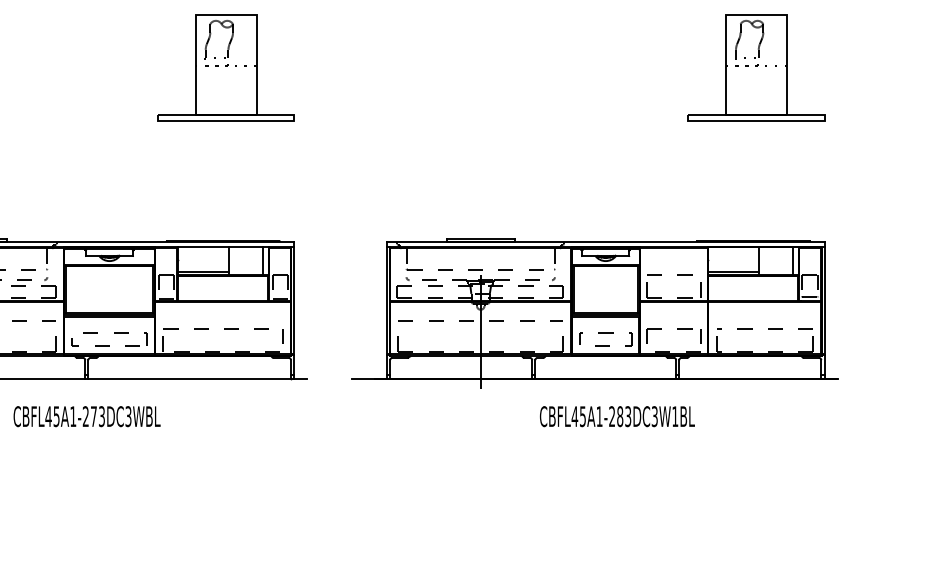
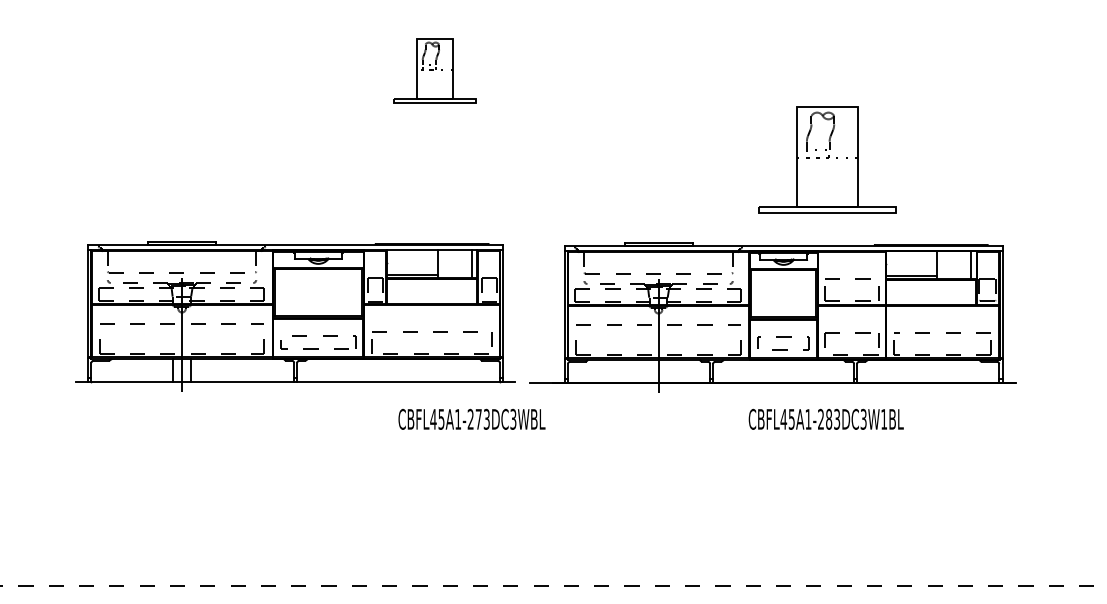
part: (225, 67) -> (434, 70), size x0.6
part: (756, 67) -> (827, 159), moved
part: (594, 313) -> (772, 317), moved
text: (86, 415) -> (471, 418), moved

